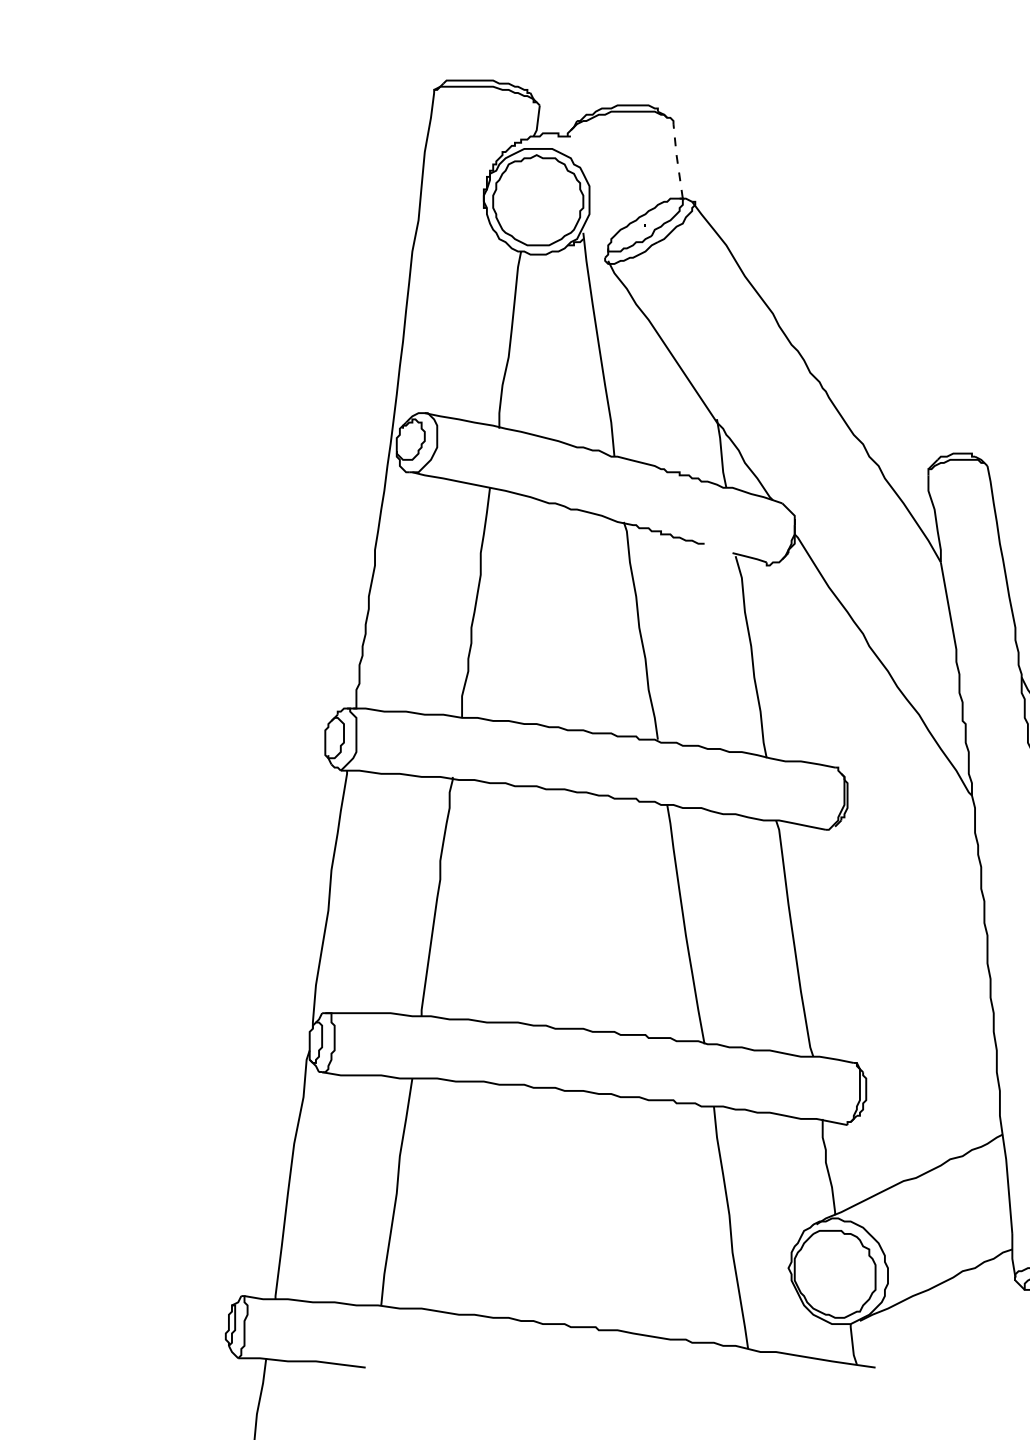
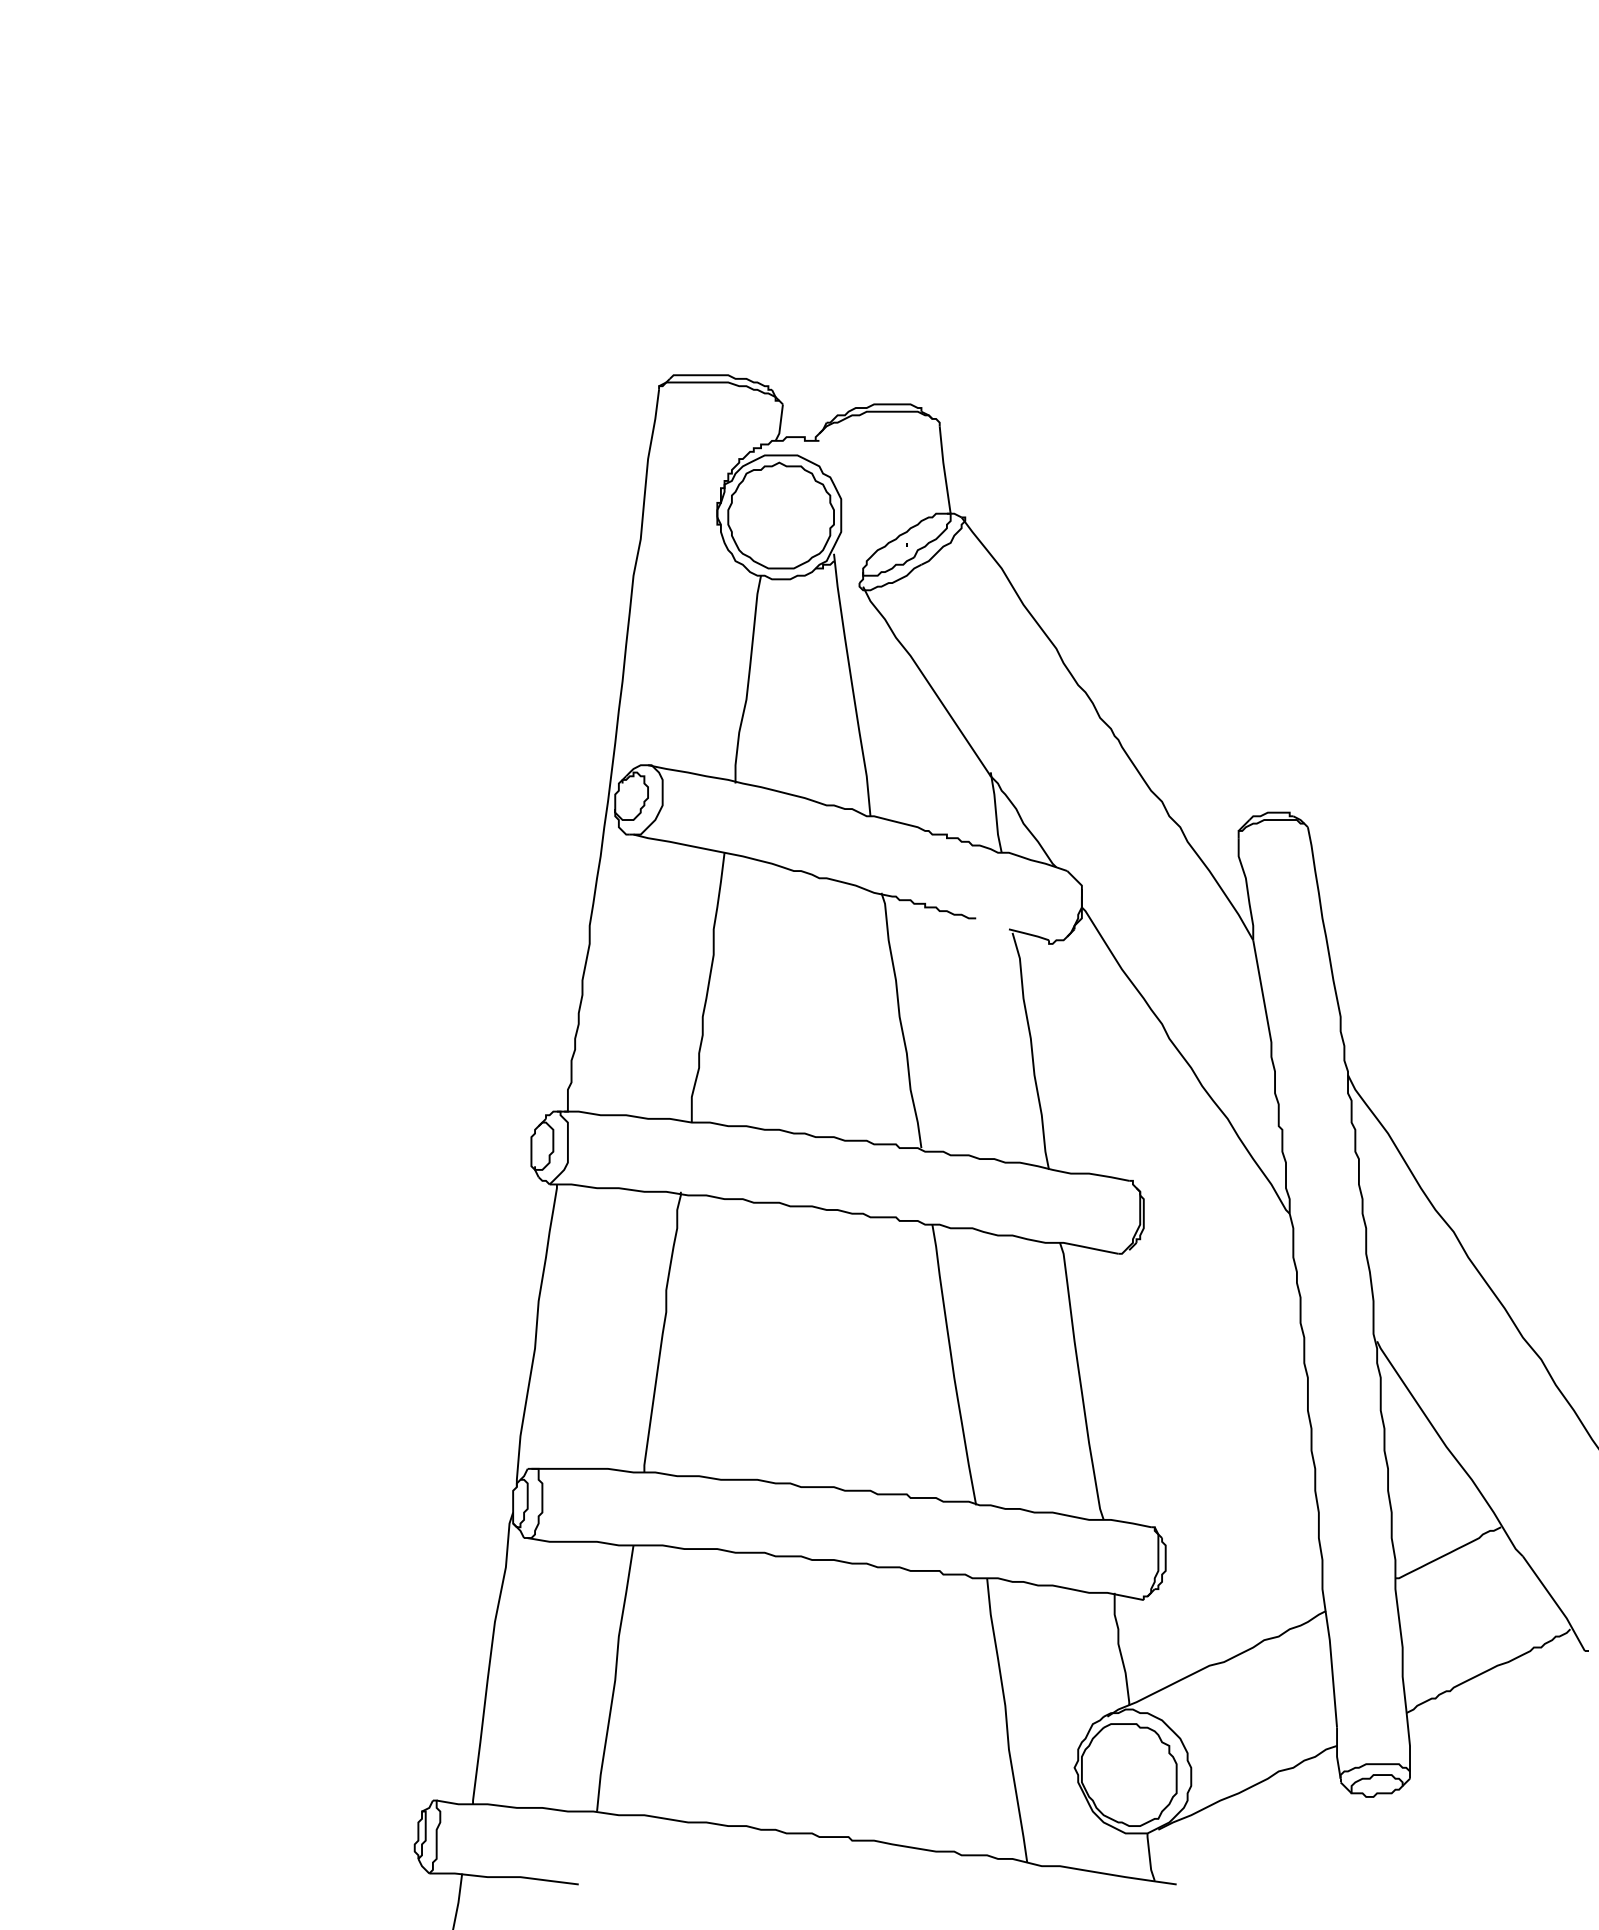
line: (677, 160) -> (944, 469), dashed -> solid

